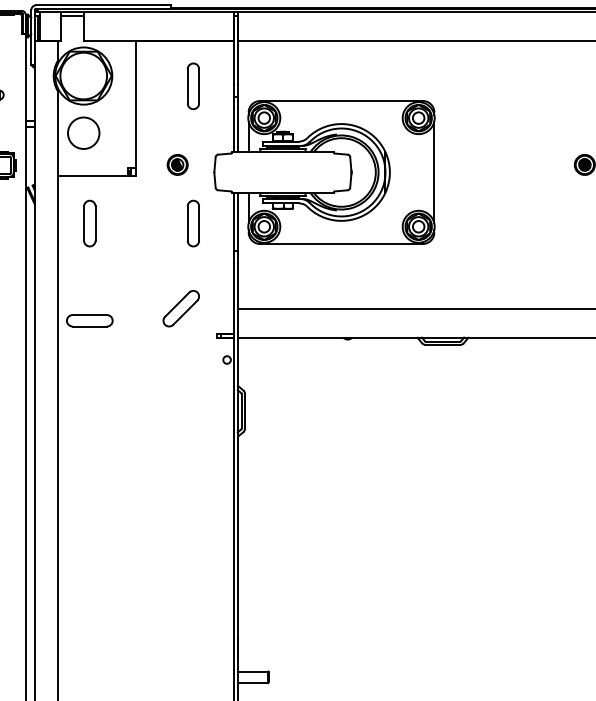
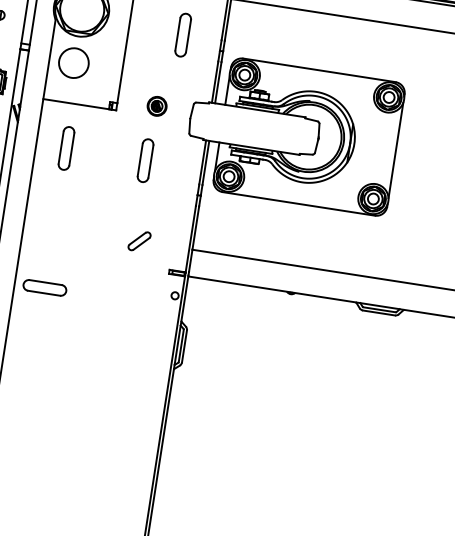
part: (192, 223) -> (144, 160), moved
part: (180, 308) -> (138, 240), size x0.6
part: (89, 320) -> (44, 287), moved

